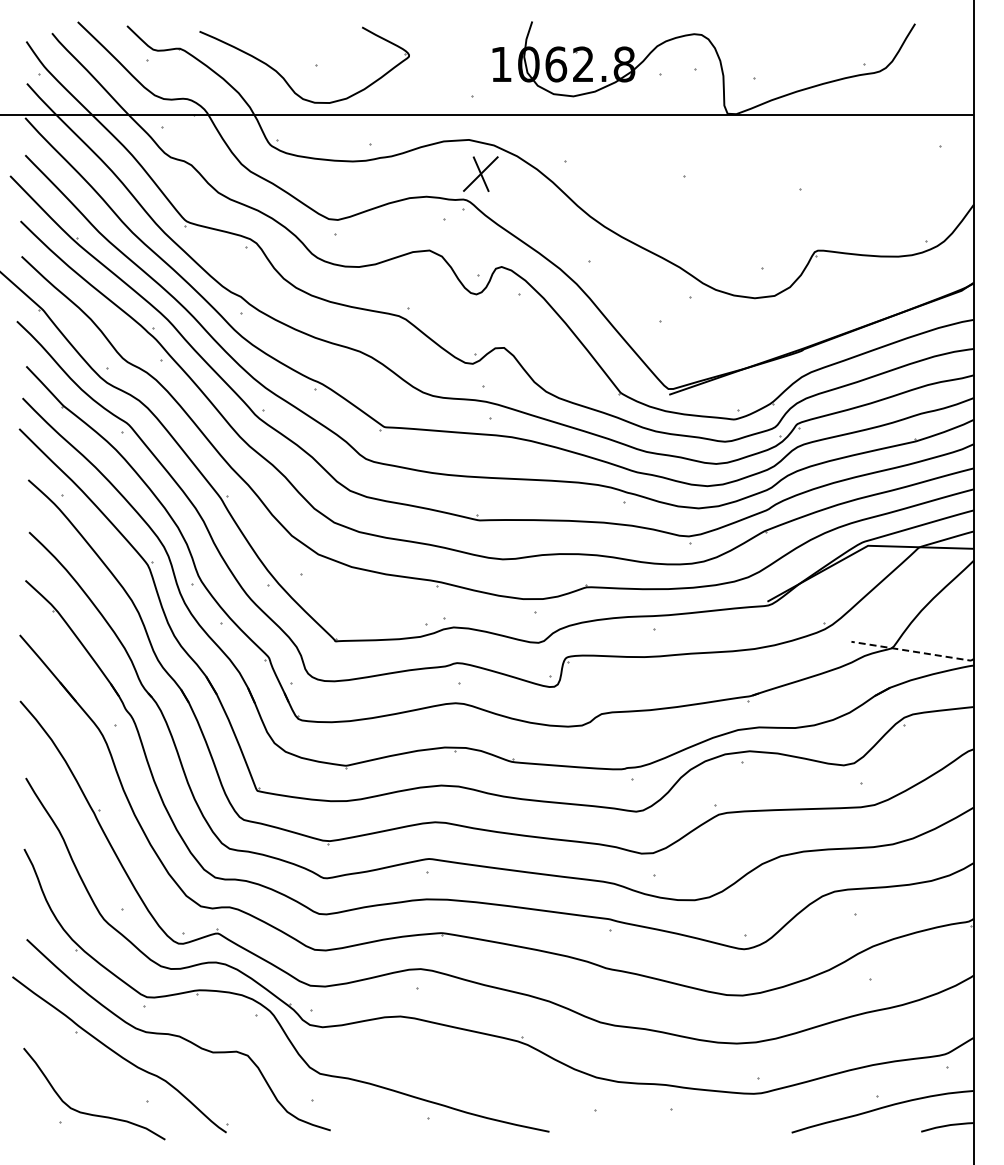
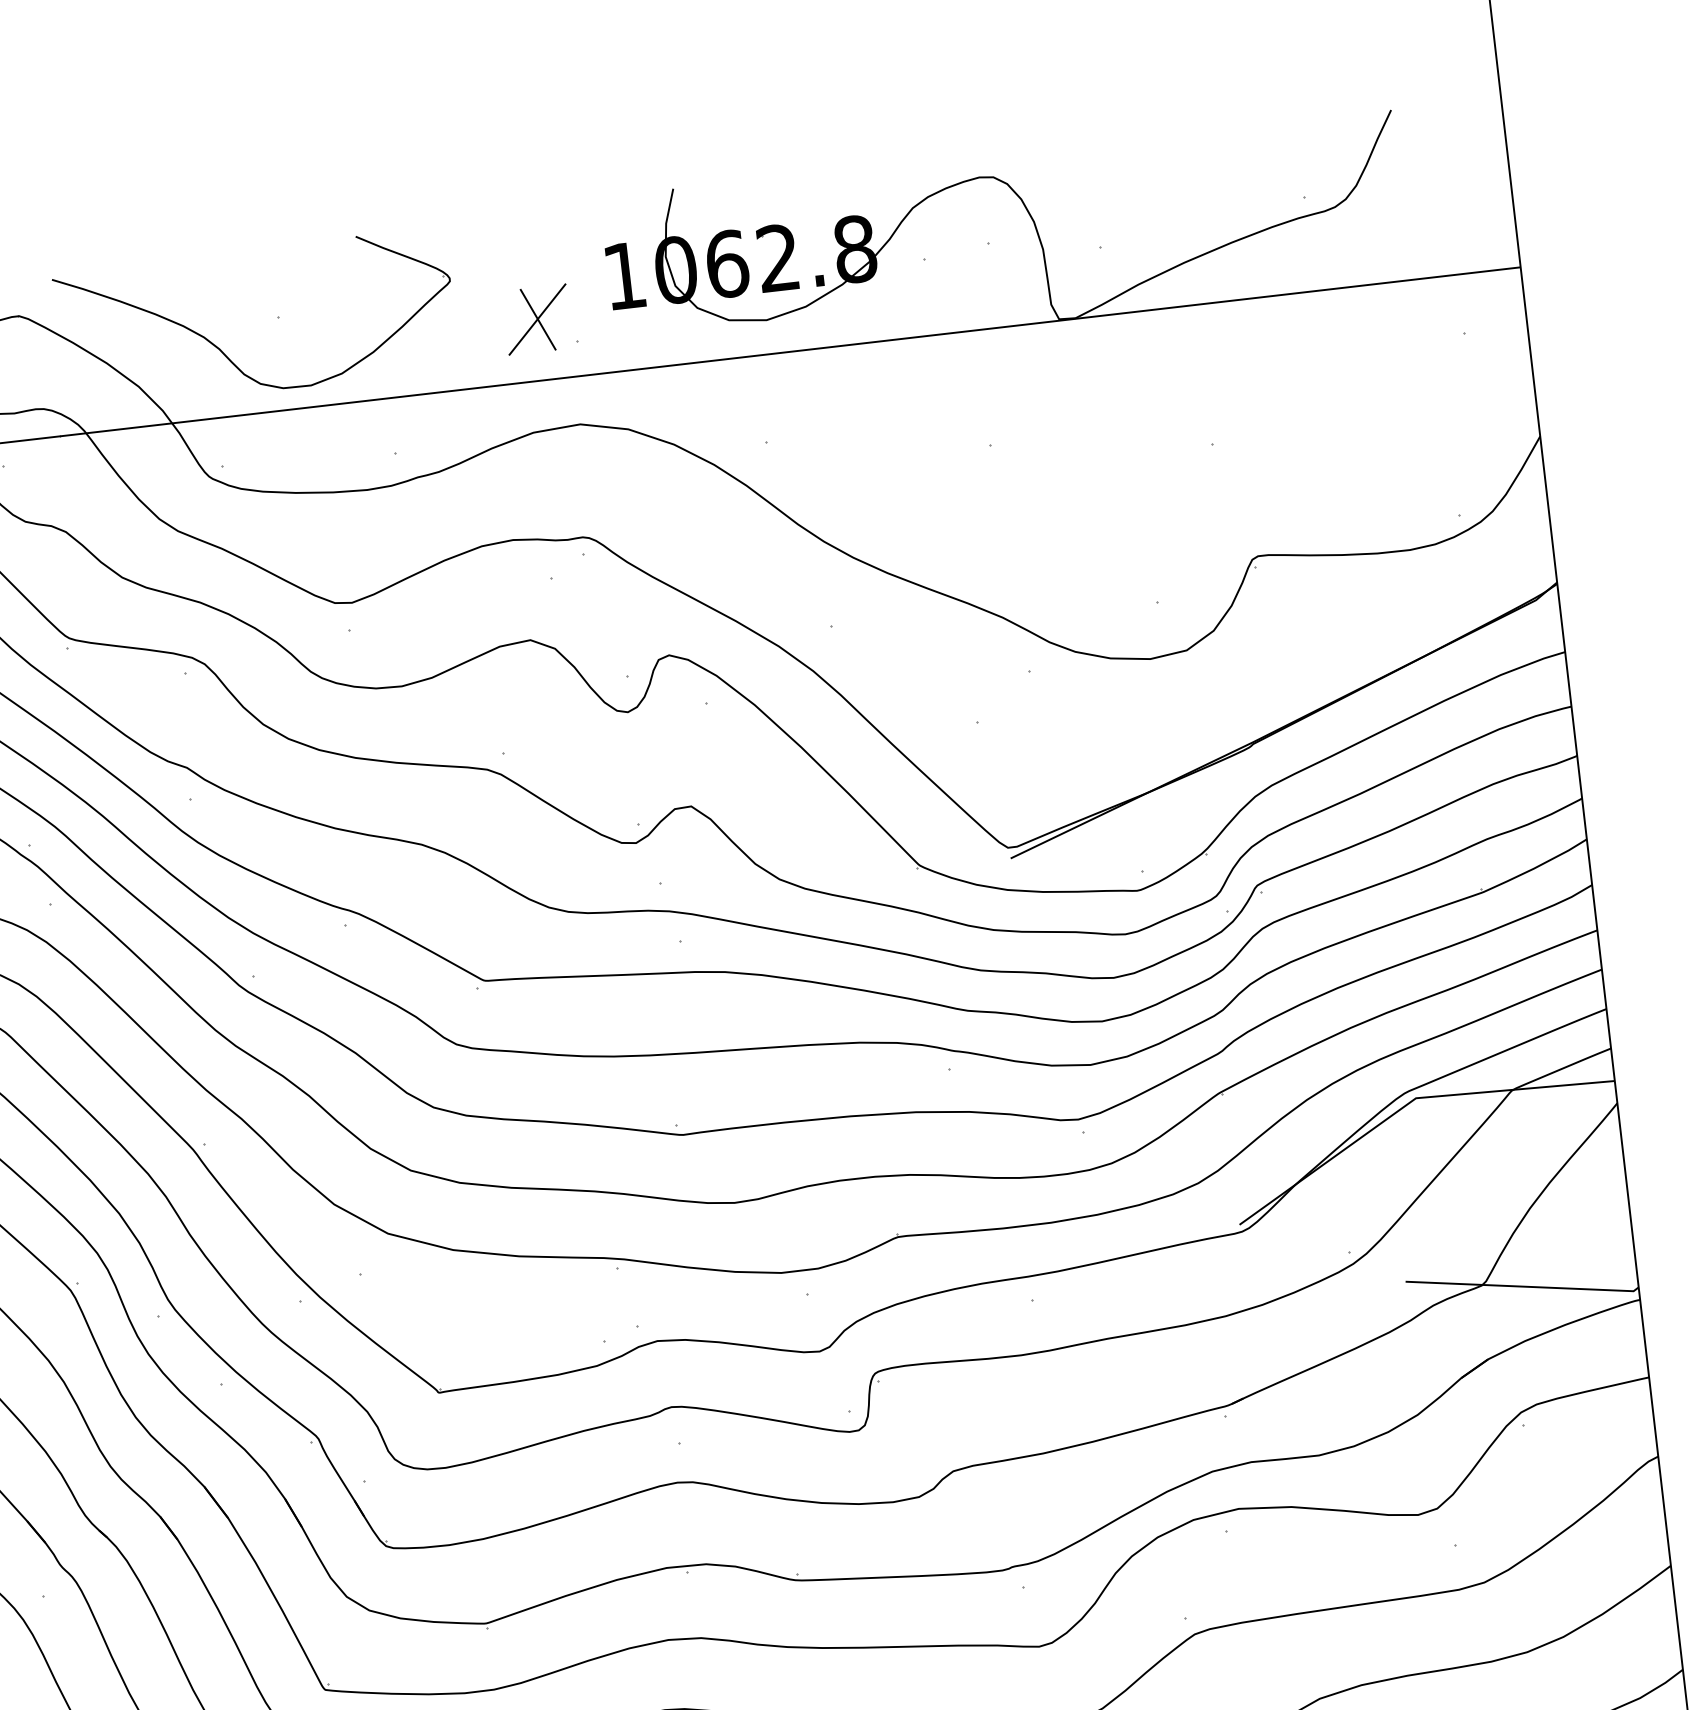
part: (480, 173) -> (536, 318), moved
line: (913, 651) -> (1523, 1286), dashed -> solid

